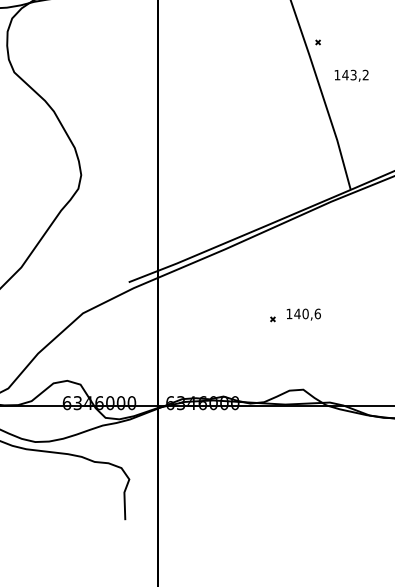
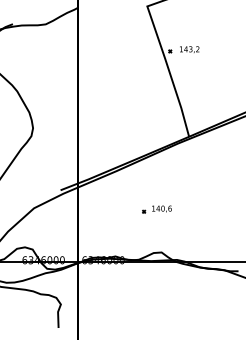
text: (351, 75) -> (189, 49), moved

